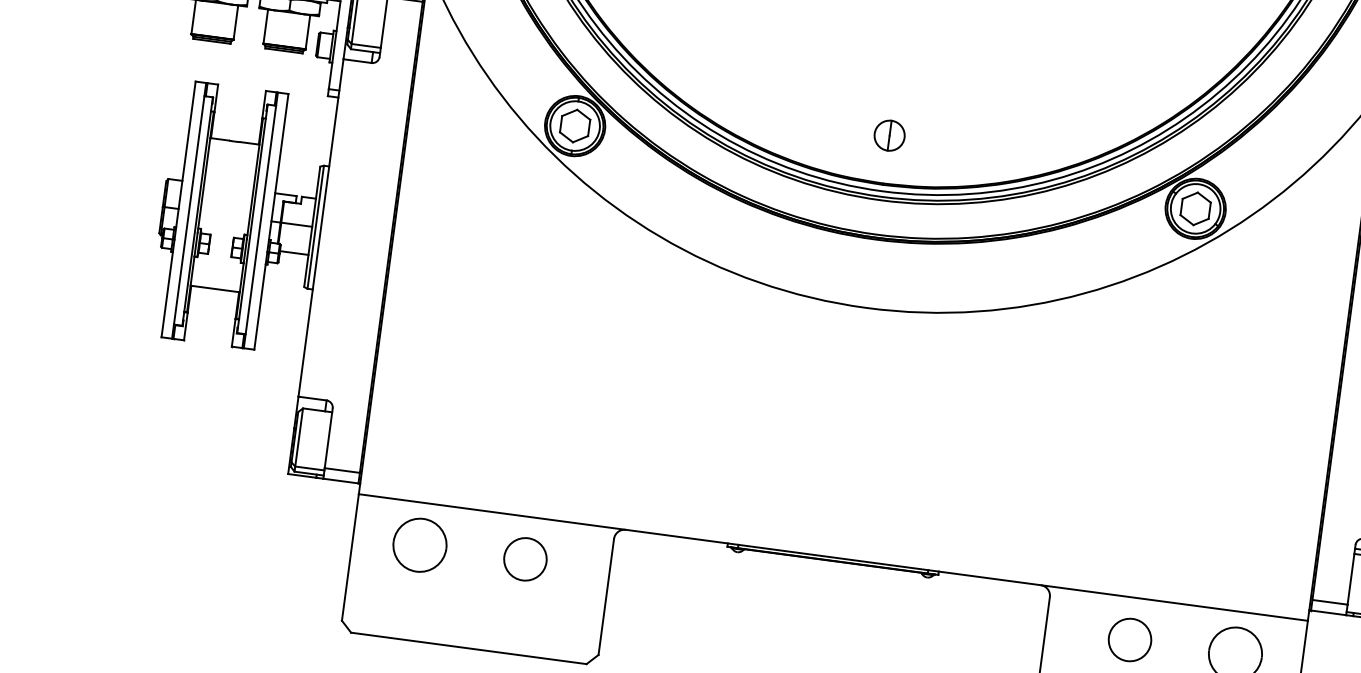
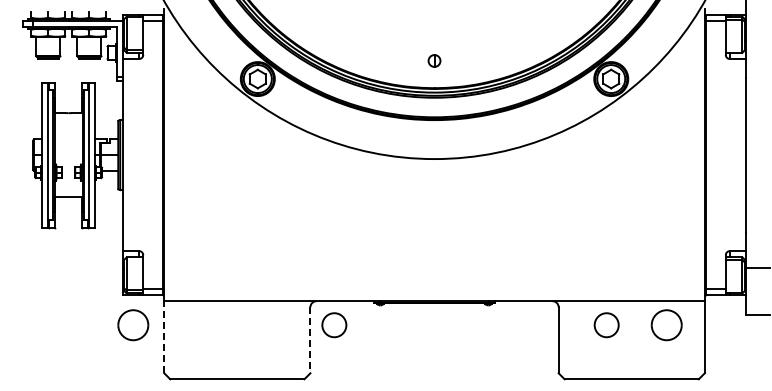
part: (889, 134) -> (434, 60), size x0.7
part: (420, 545) -> (133, 325), moved
line: (350, 556) -> (164, 336), solid -> dashed
circle: (525, 559) -> (334, 325), moved
line: (606, 597) -> (310, 340), solid -> dashed

